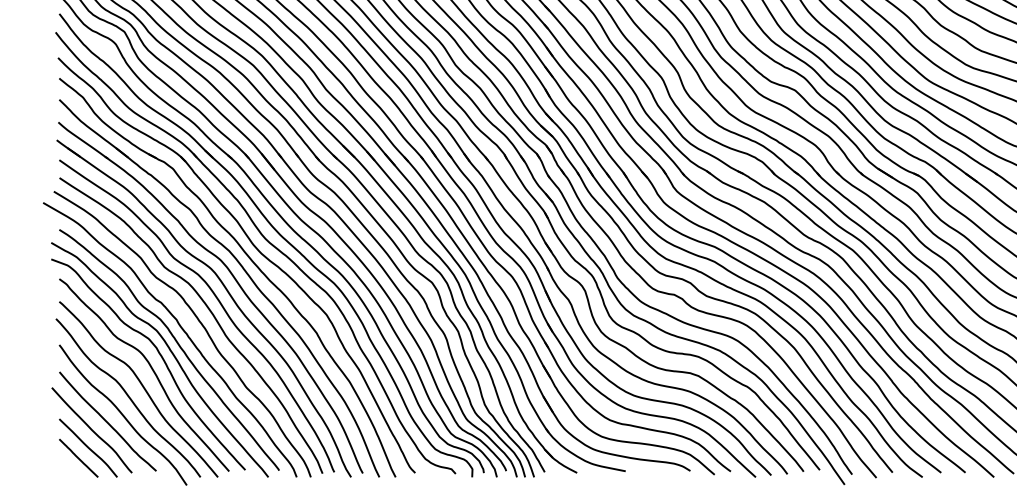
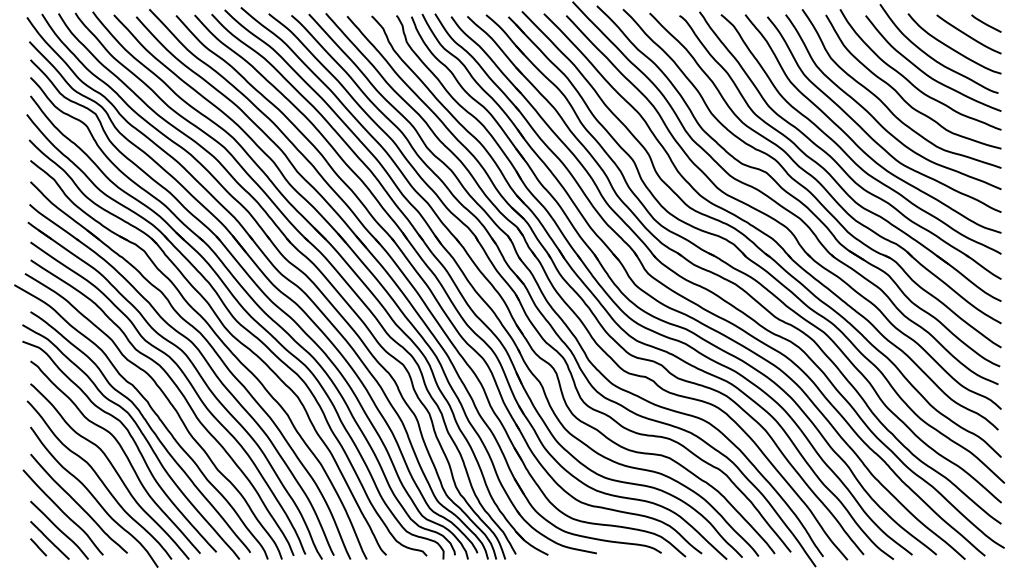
line: (67, 465) -> (38, 547), added

